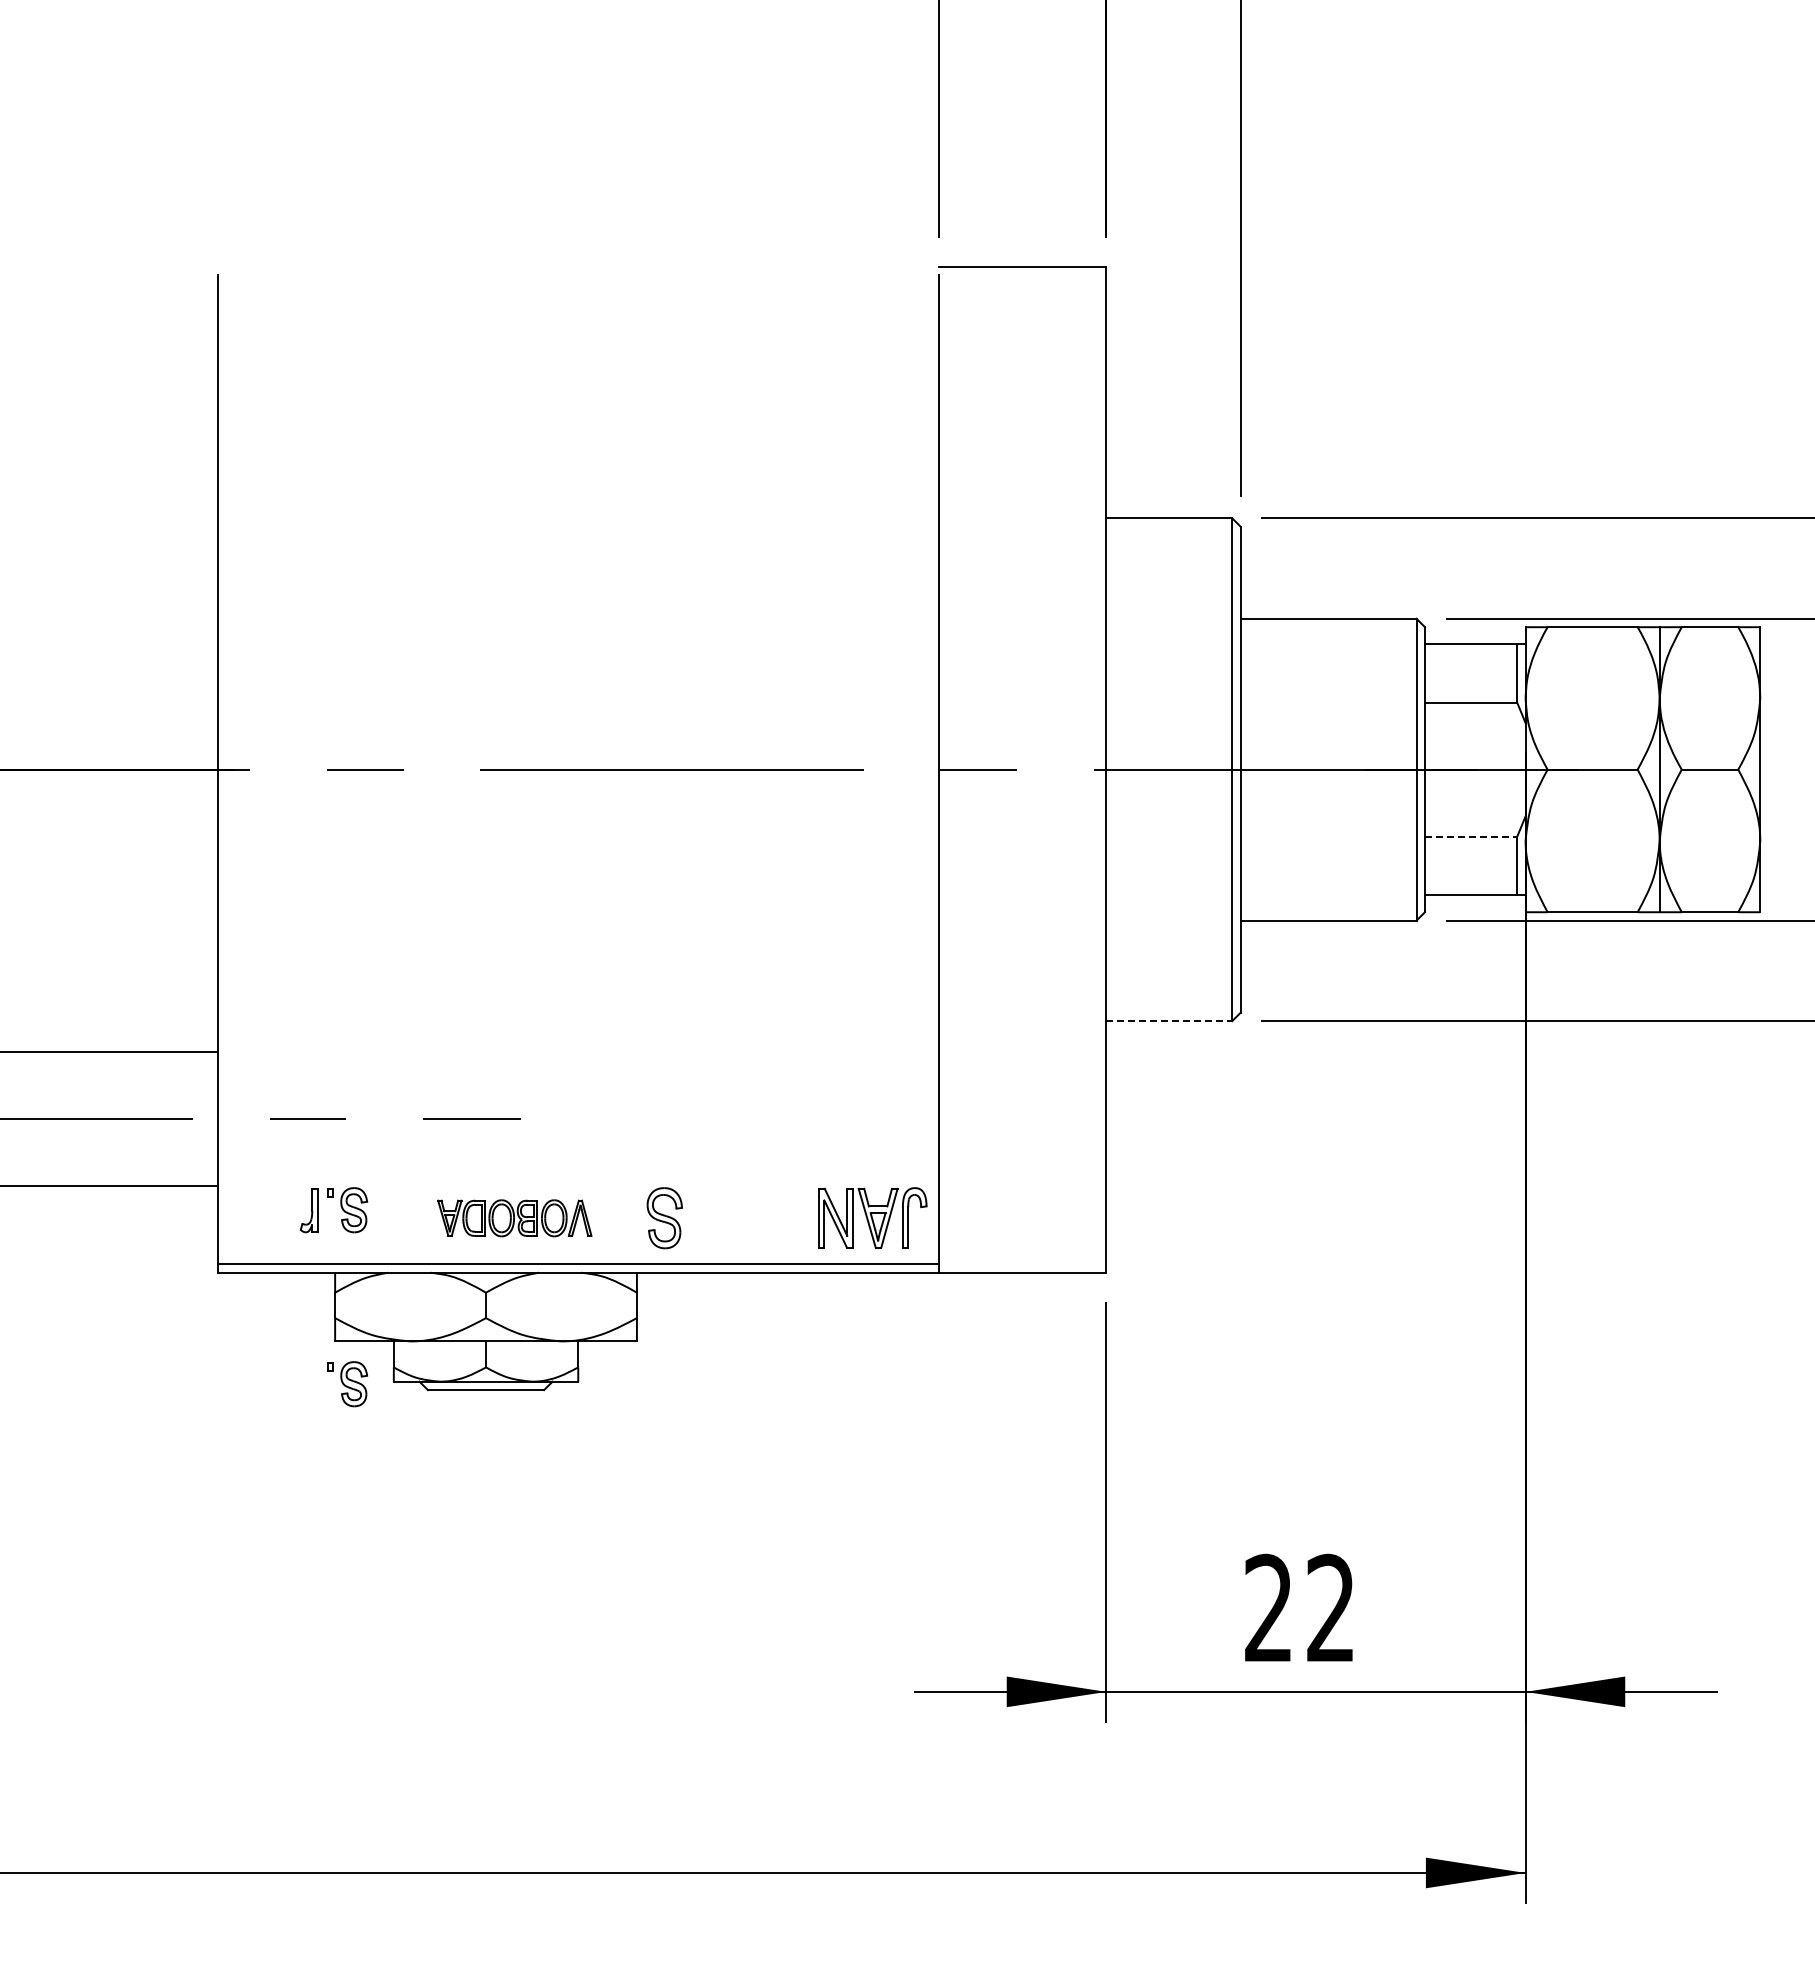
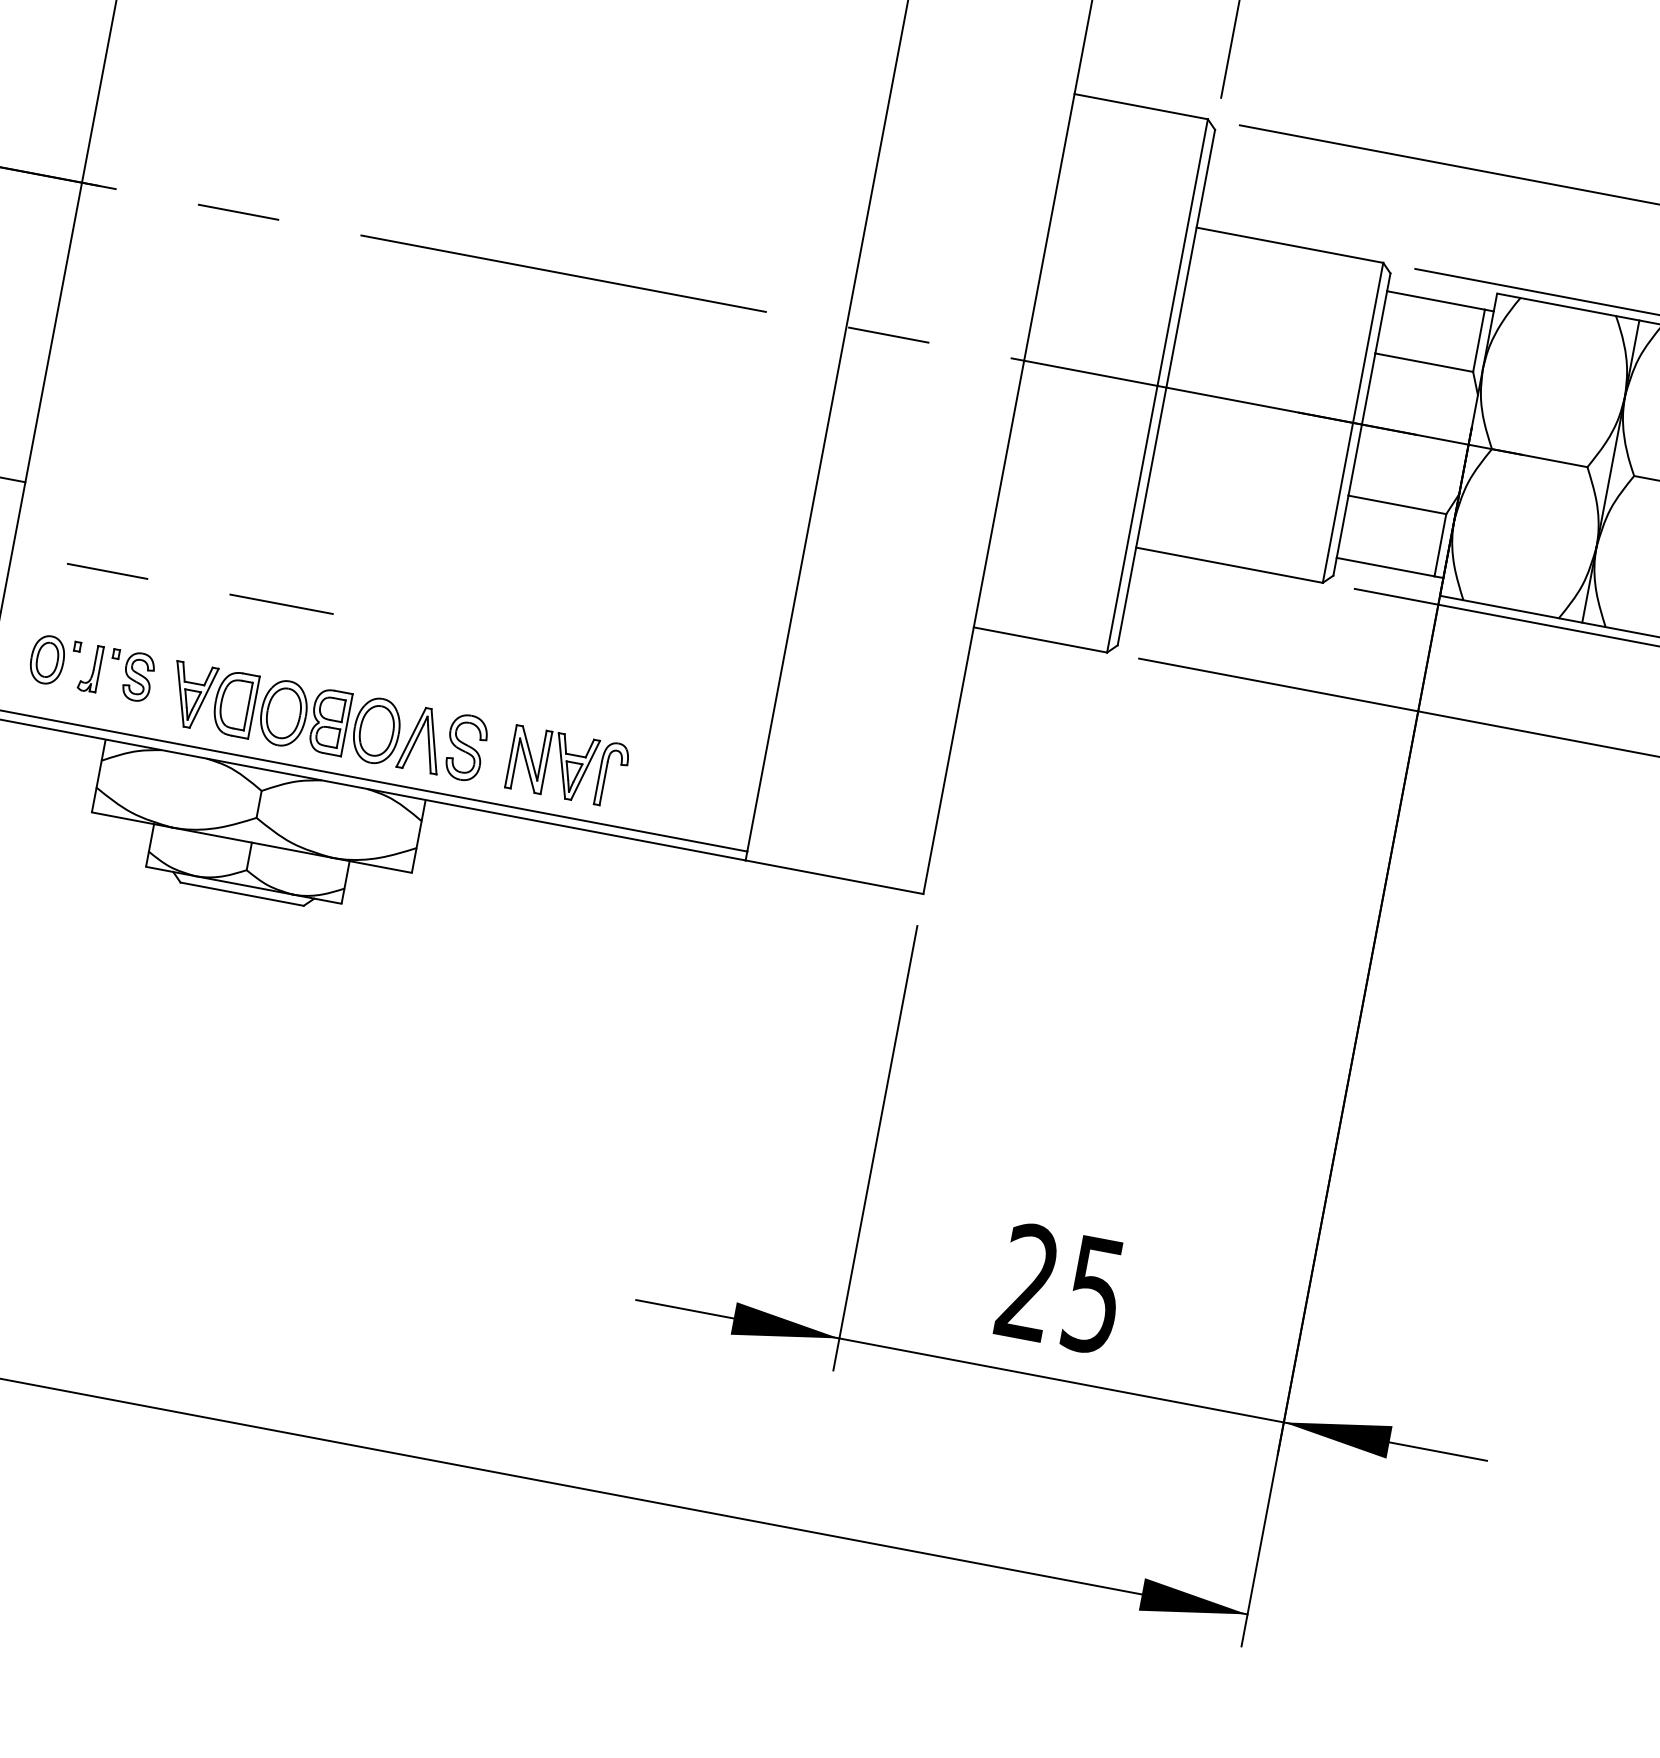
line: (1471, 836) -> (1397, 504), dashed -> solid
line: (1169, 1021) -> (1040, 640), dashed -> solid
part: (274, 1210) -> (53, 661), added
part: (872, 1217) -> (567, 766), moved
part: (514, 1218) -> (306, 717), size x1.67
part: (347, 1384) -> (96, 860), removed
text: (1330, 1608) -> (1093, 1294), 22 -> 25

